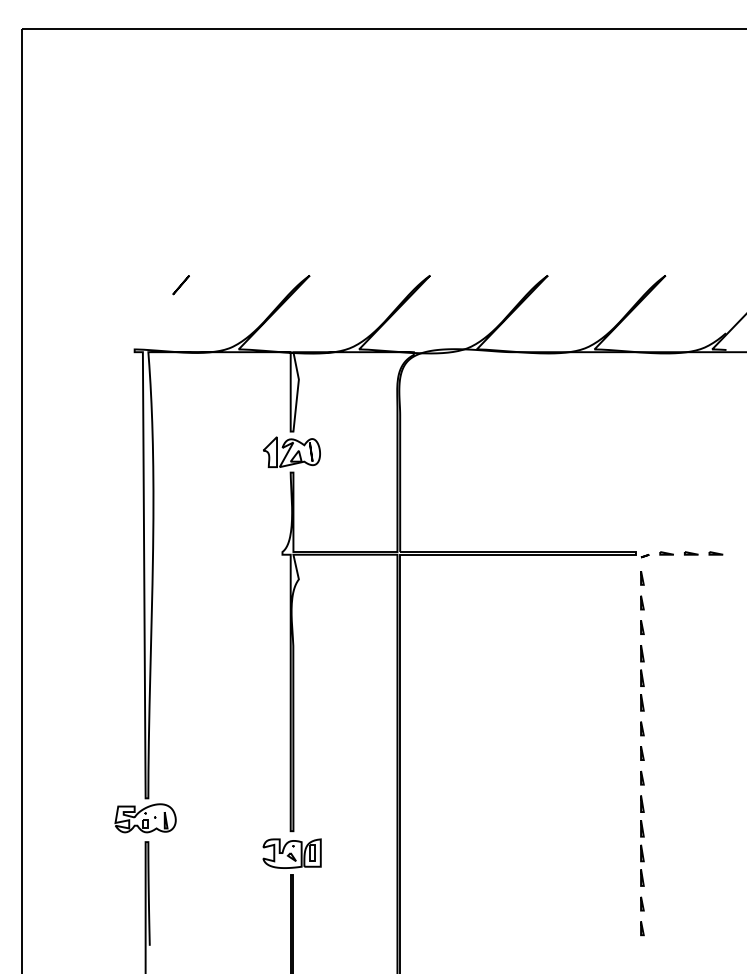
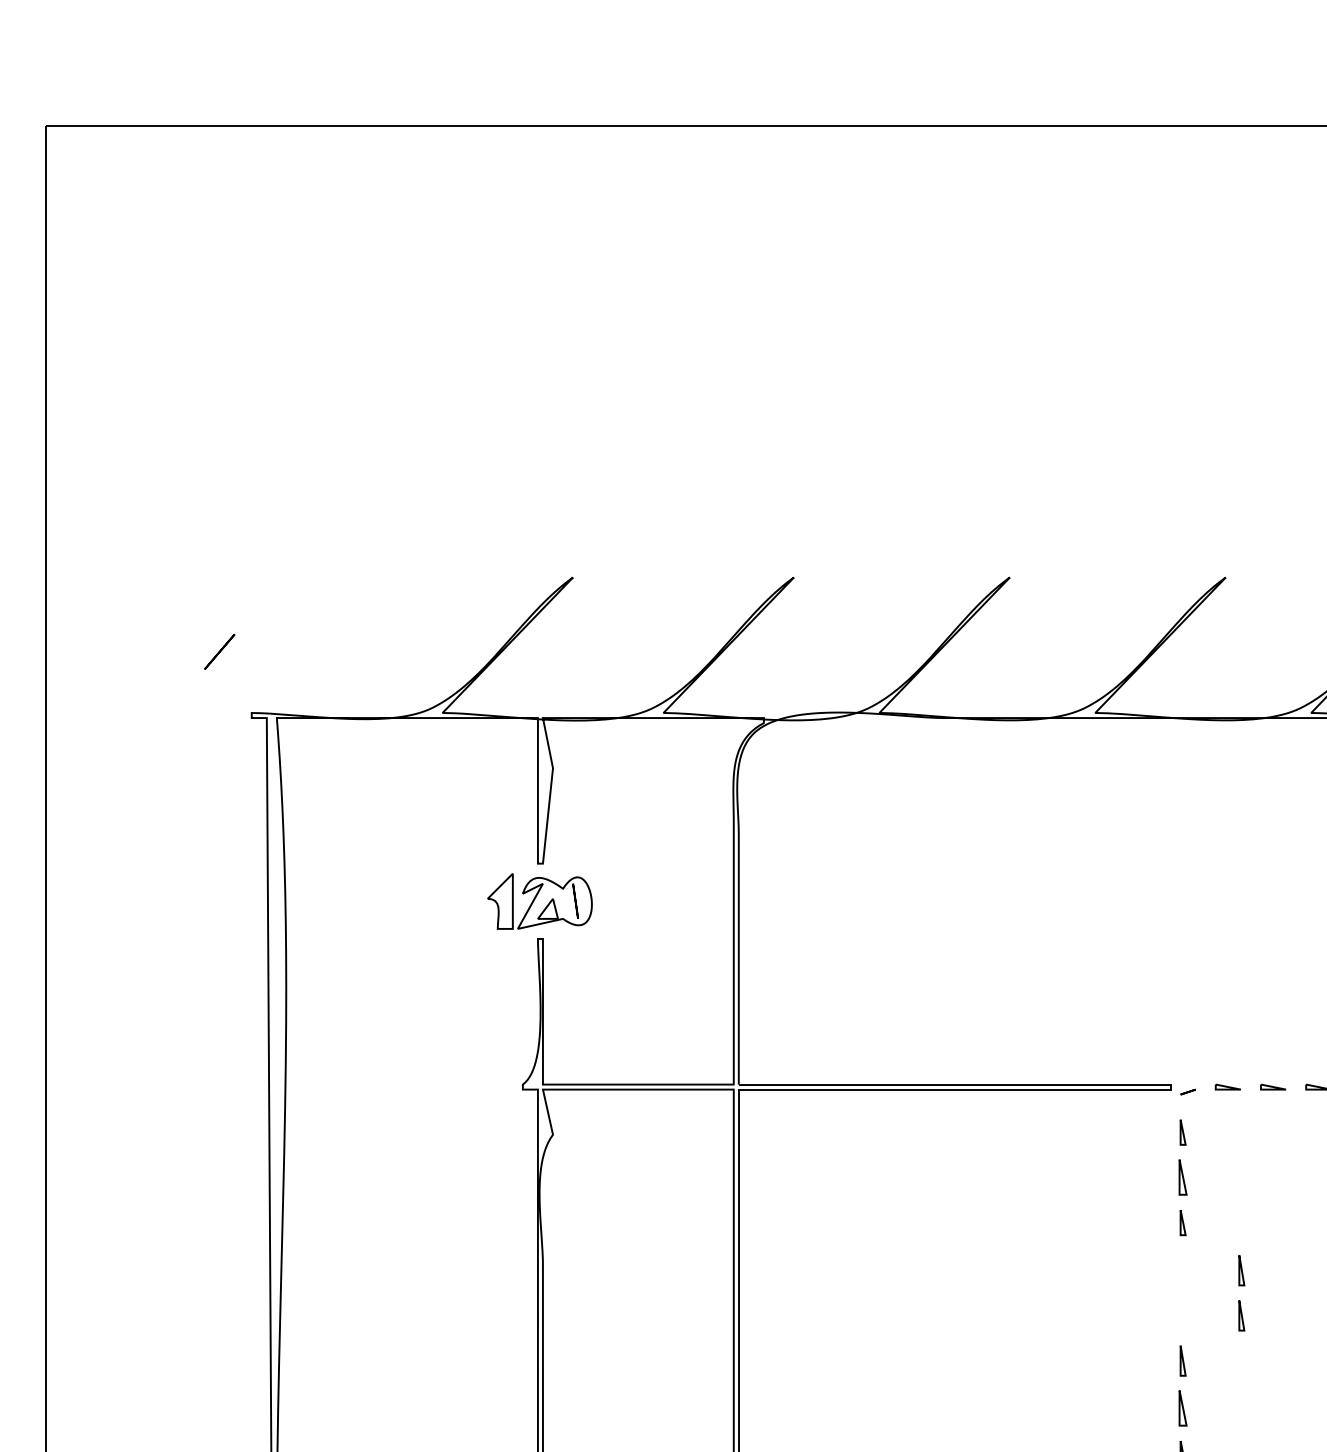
line: (180, 285) -> (218, 652), moved
part: (642, 602) -> (1183, 1177), size x1.4
line: (642, 662) -> (1241, 1287), moved
part: (642, 728) -> (1183, 1408), size x1.4

